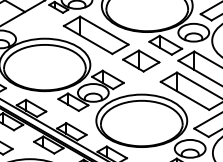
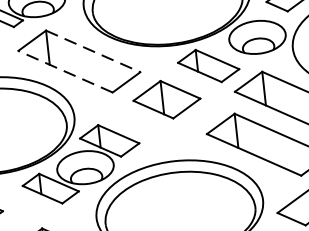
line: (104, 30) -> (93, 51), solid -> dashed
line: (88, 39) -> (65, 70), solid -> dashed

